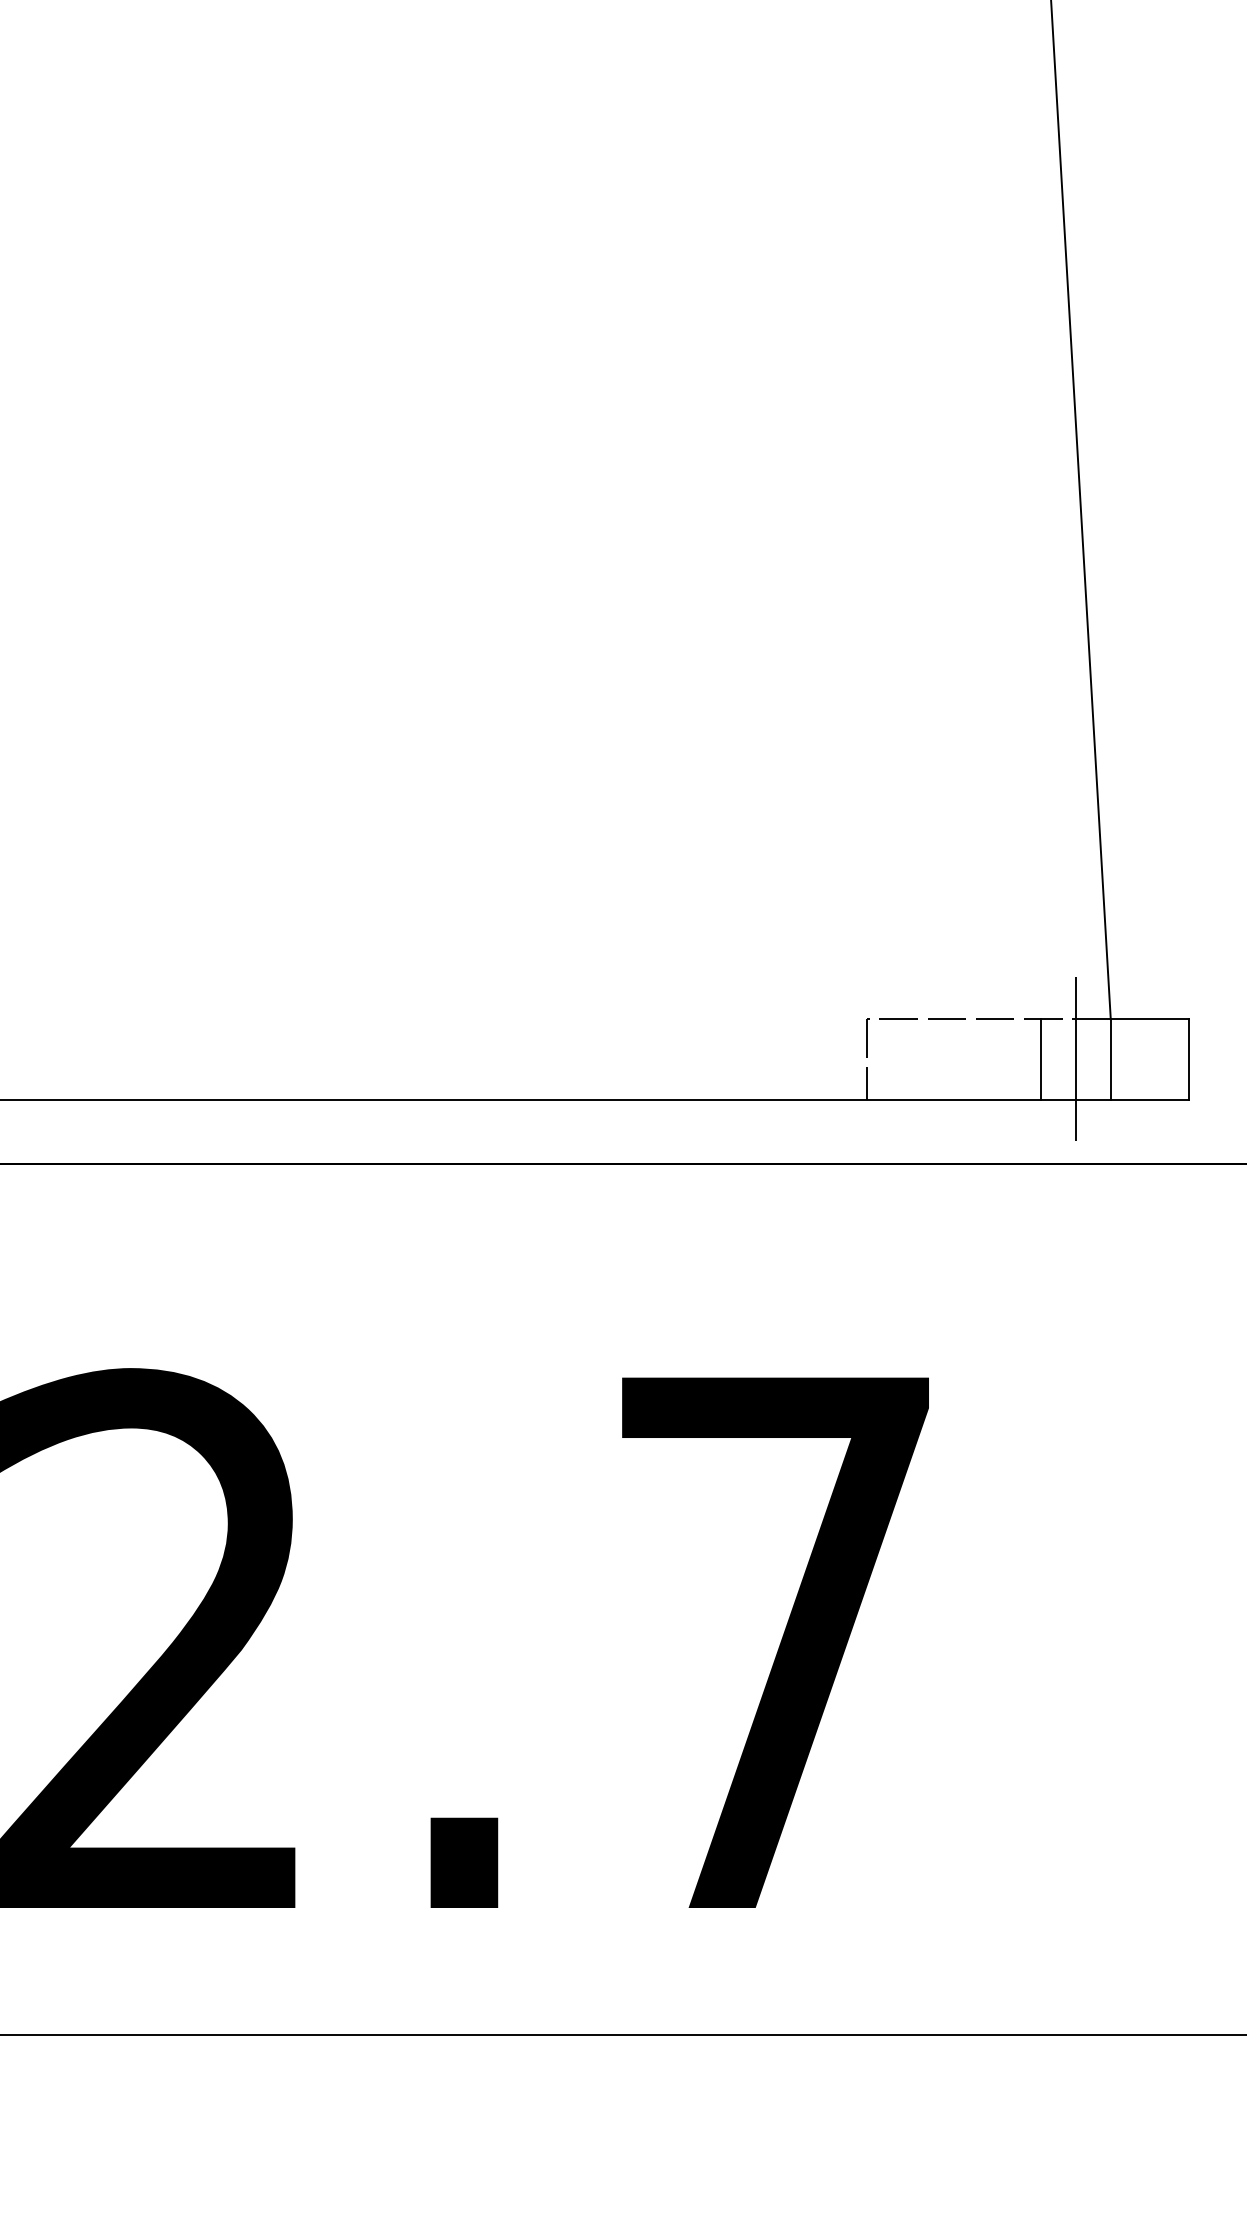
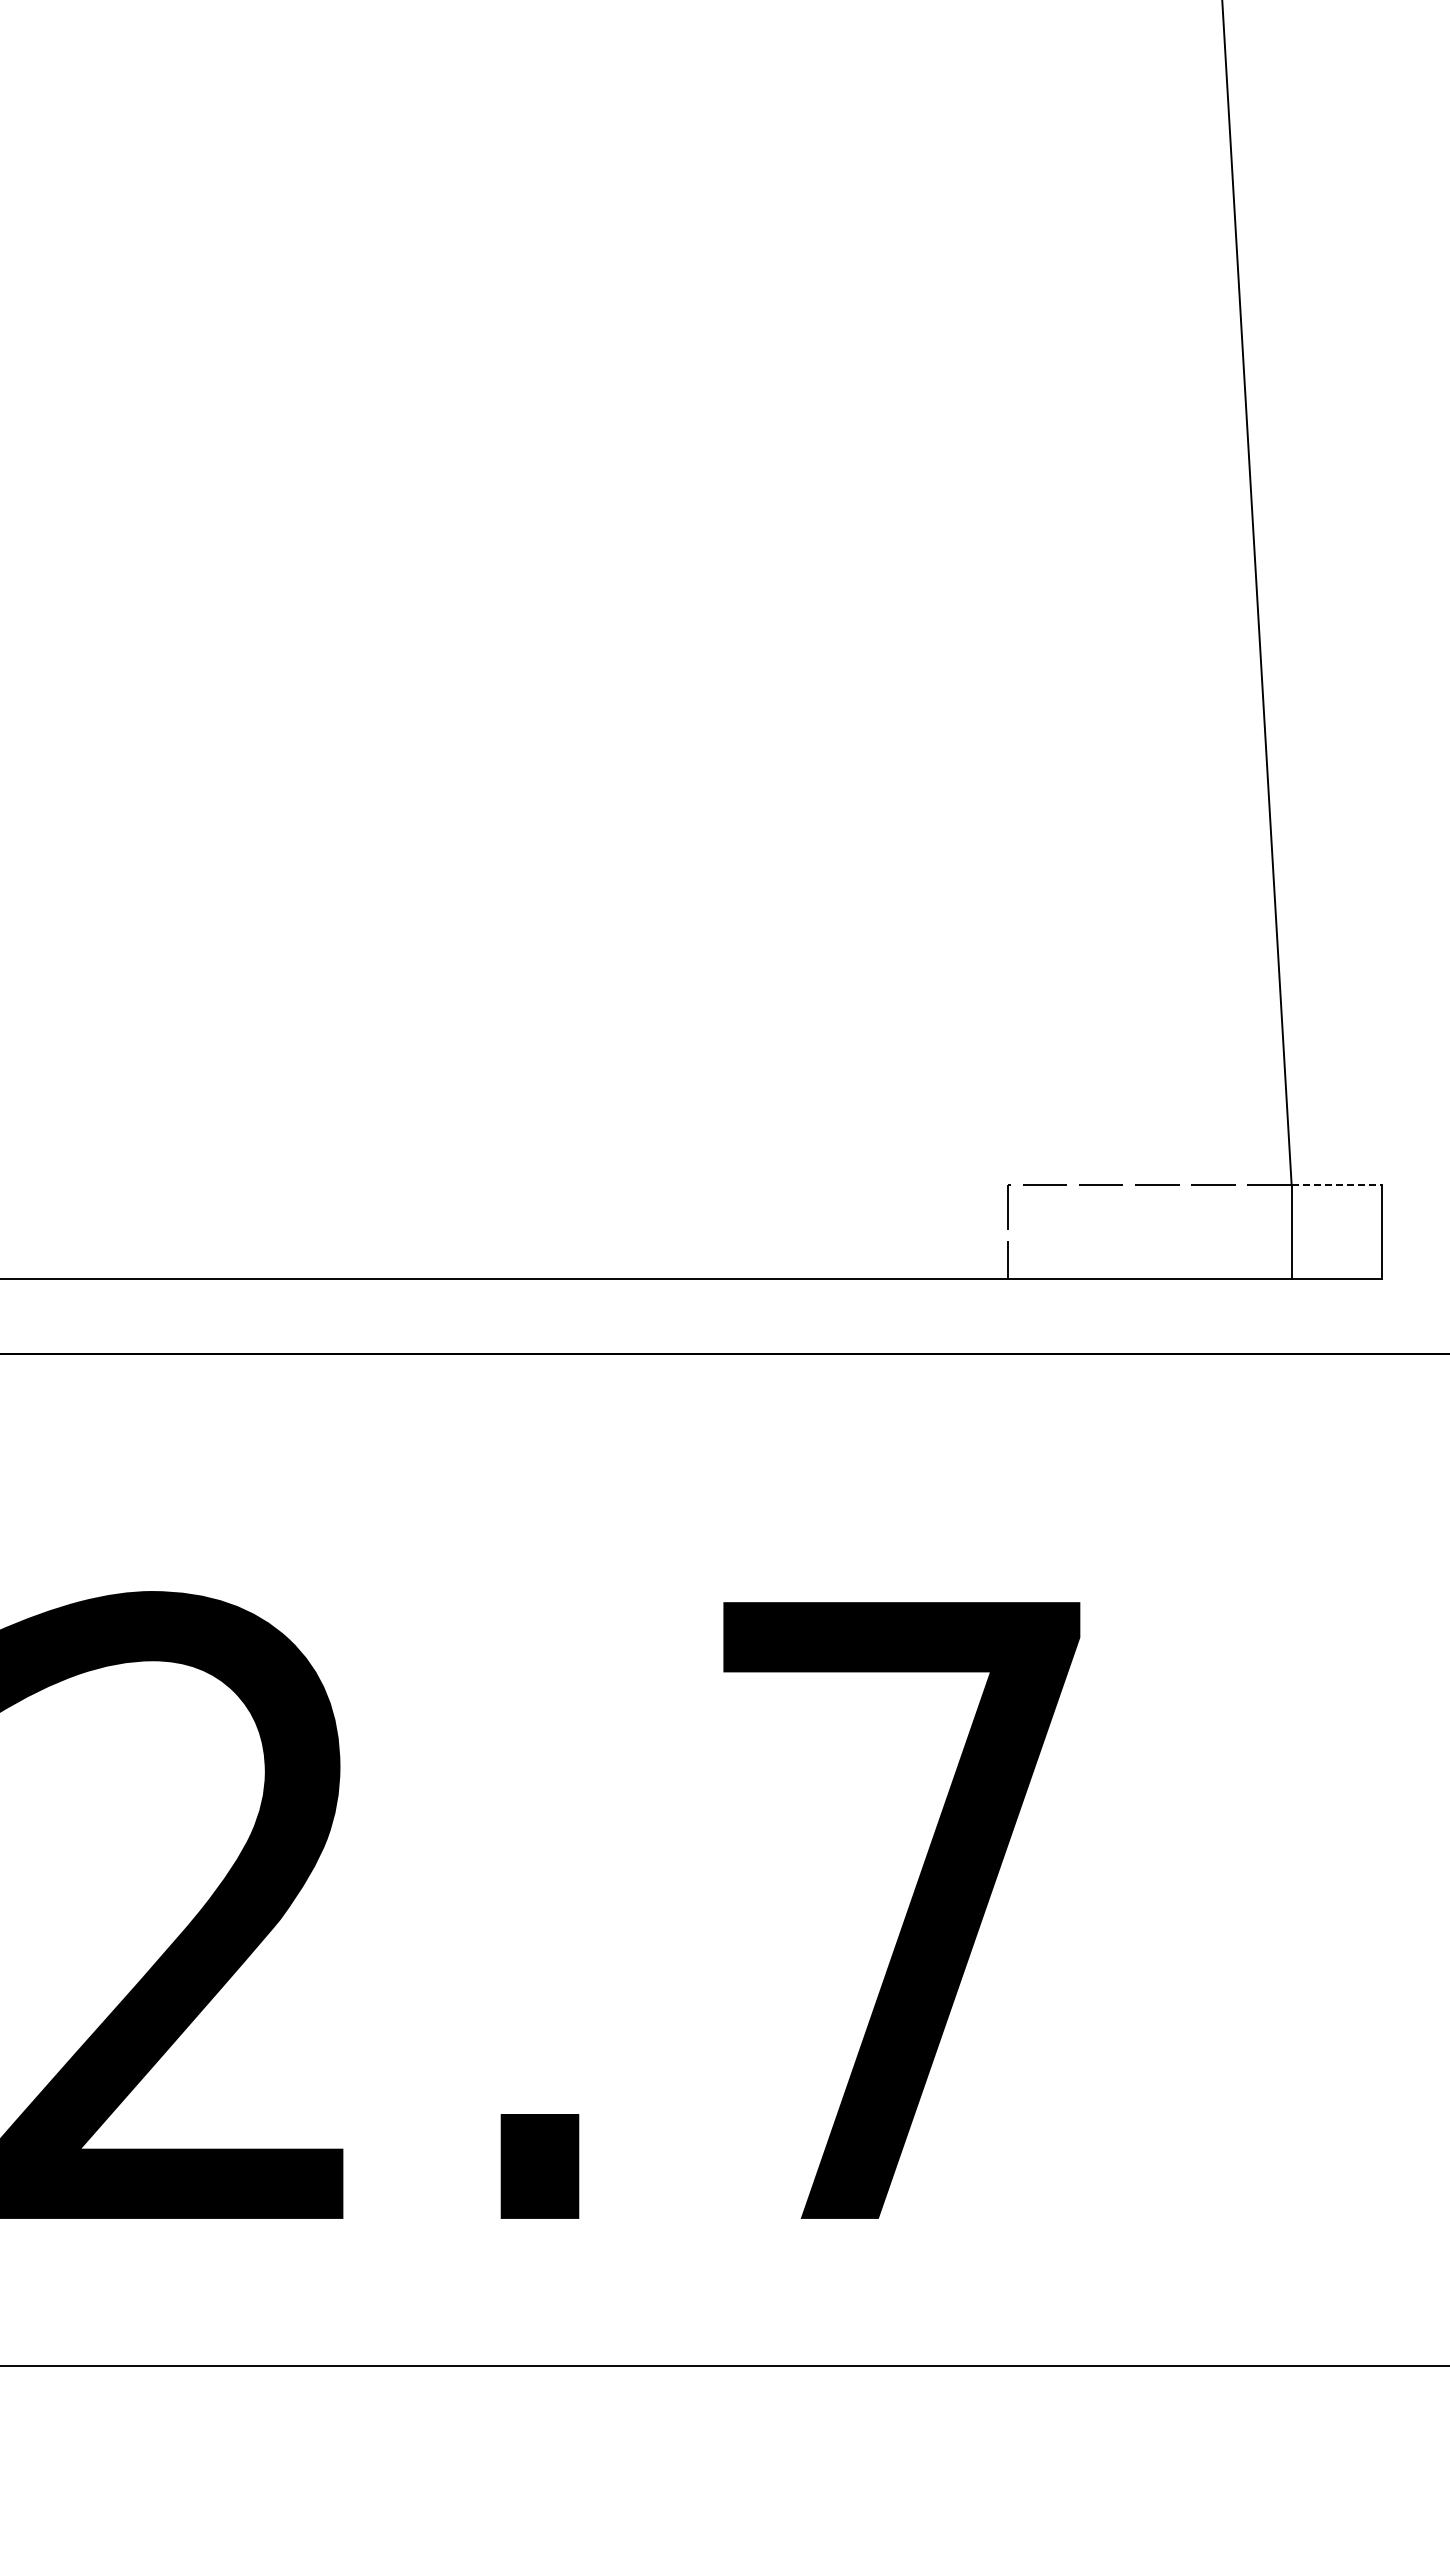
line: (1150, 1019) -> (1337, 1185), solid -> dashed
line: (1040, 1058) -> (1210, 1231), removed
line: (1076, 1058) -> (1251, 1231), removed

